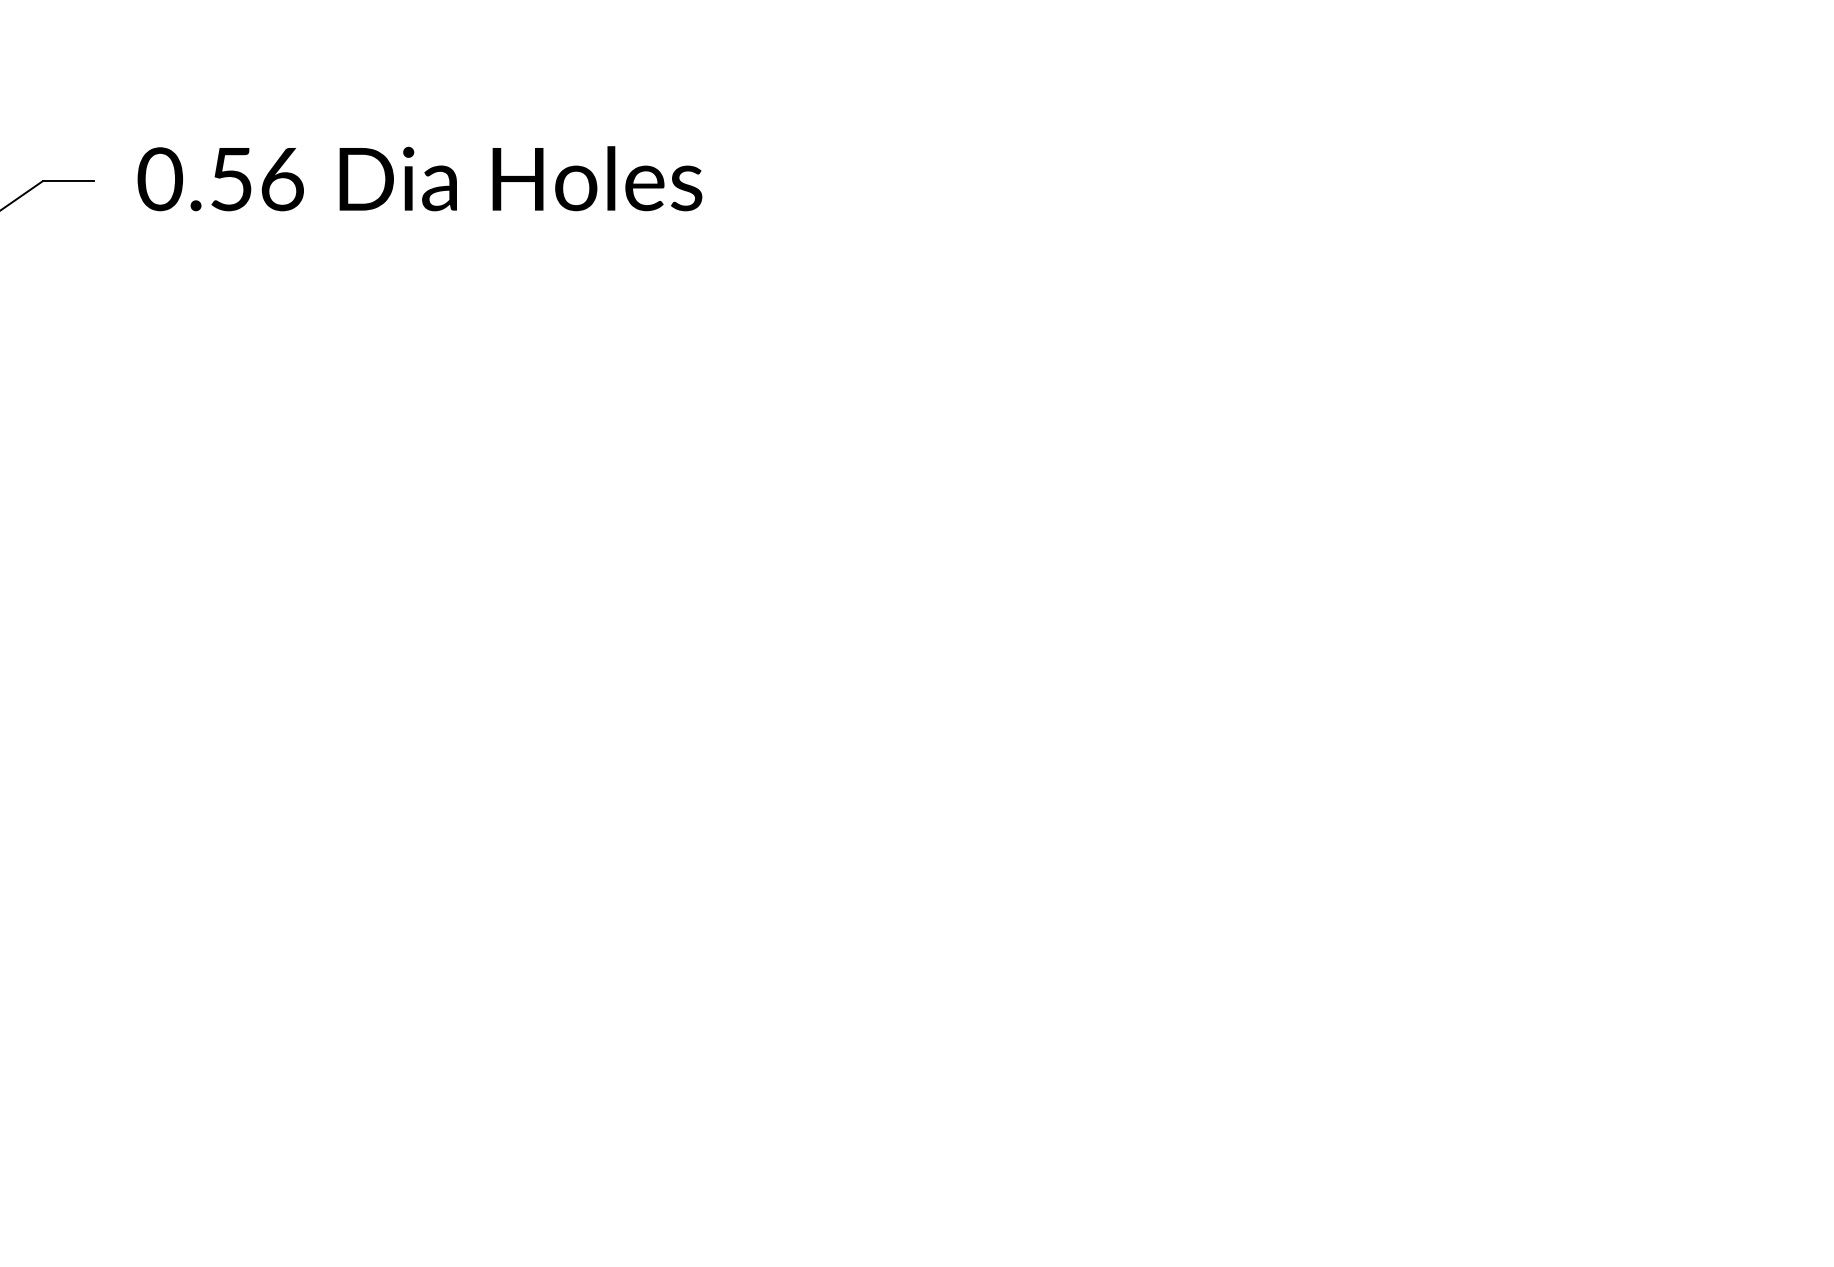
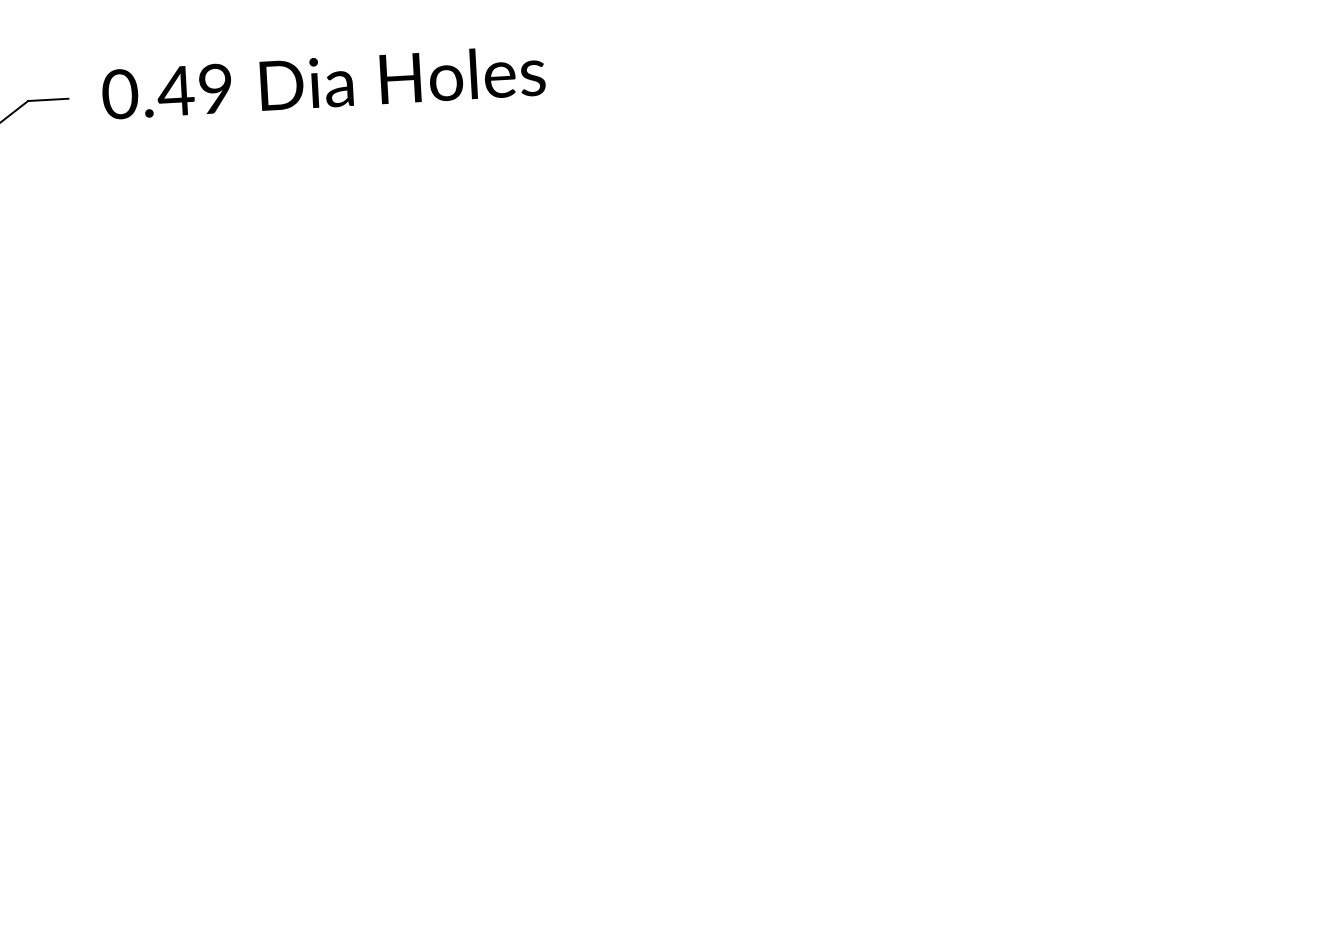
text: (255, 179) -> (194, 90), 0.56 -> 0.49

